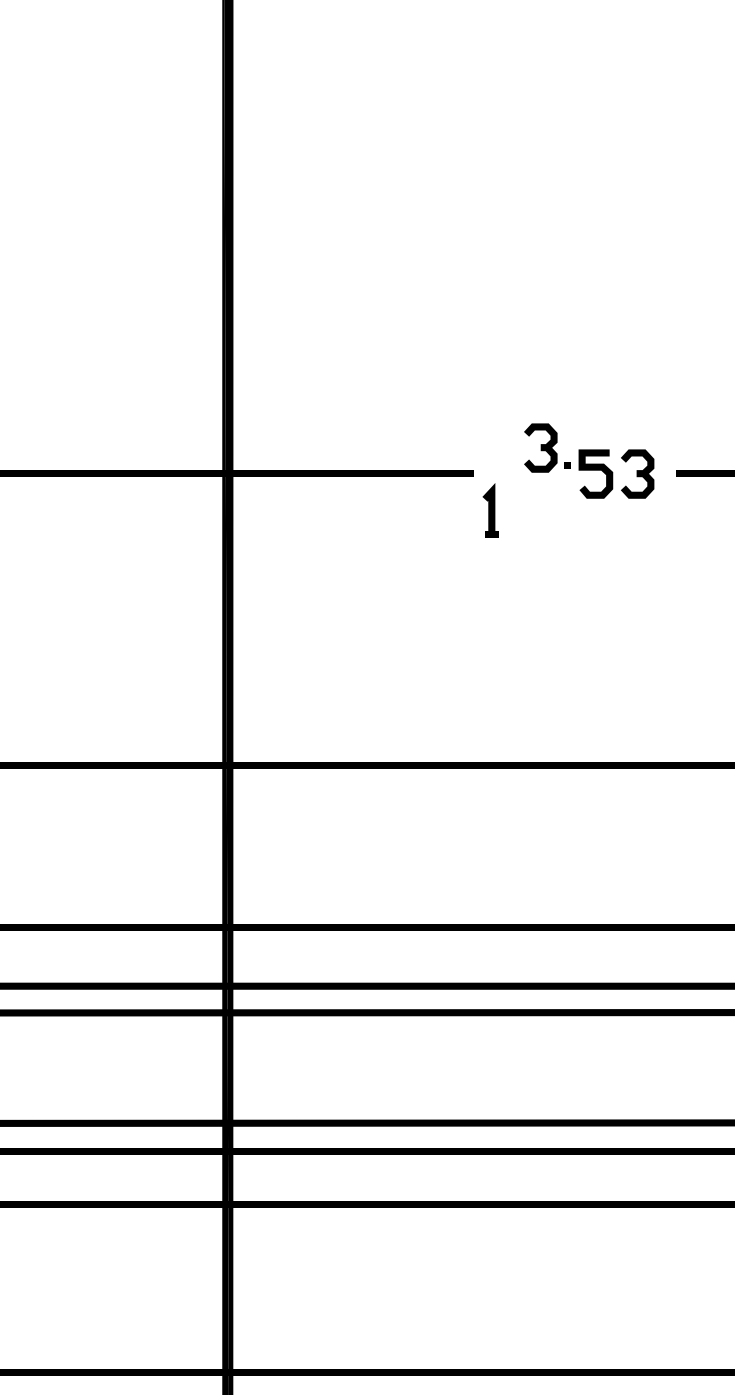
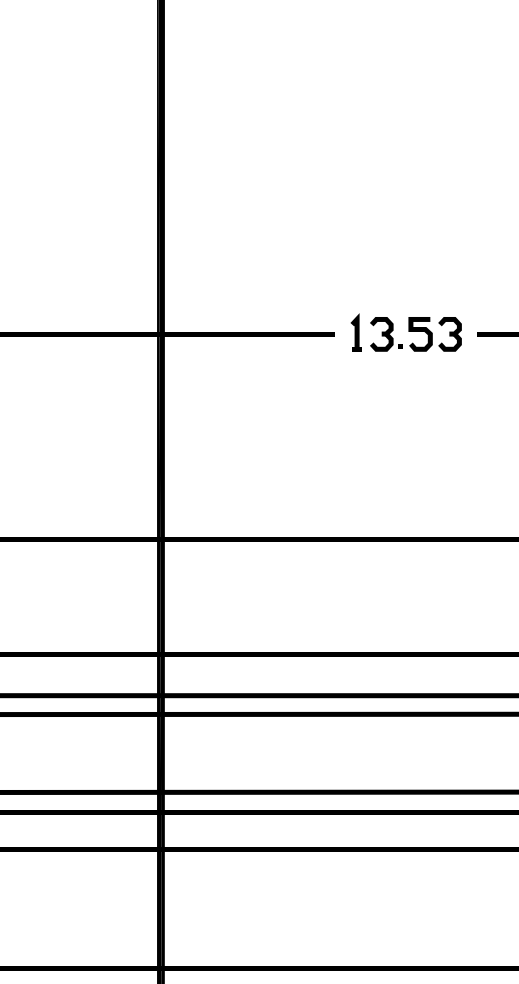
part: (547, 447) -> (386, 333), moved
part: (490, 510) -> (356, 332), moved

